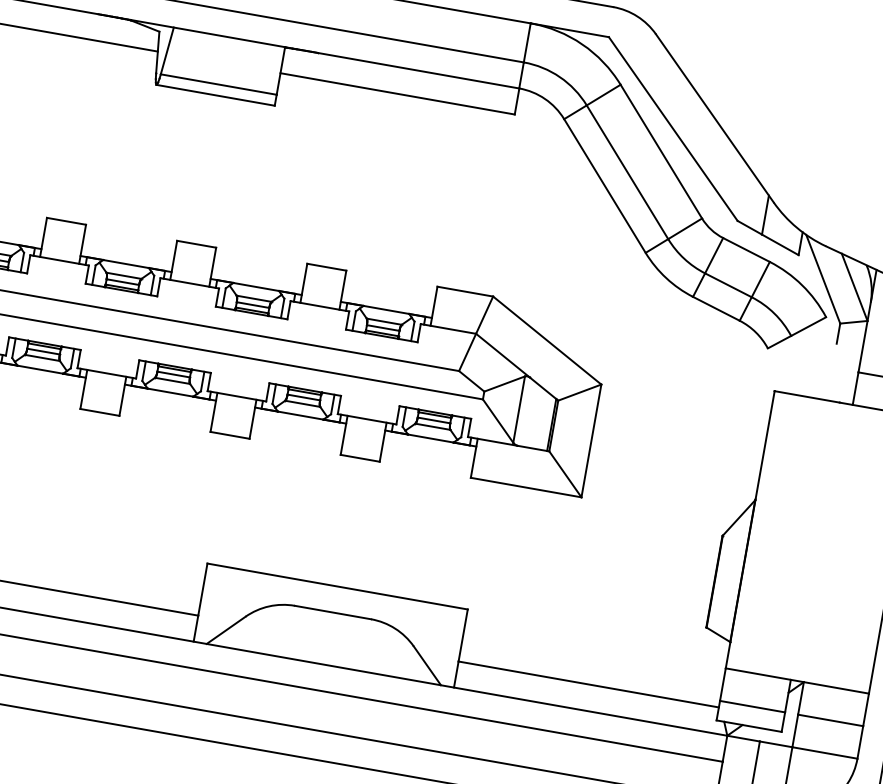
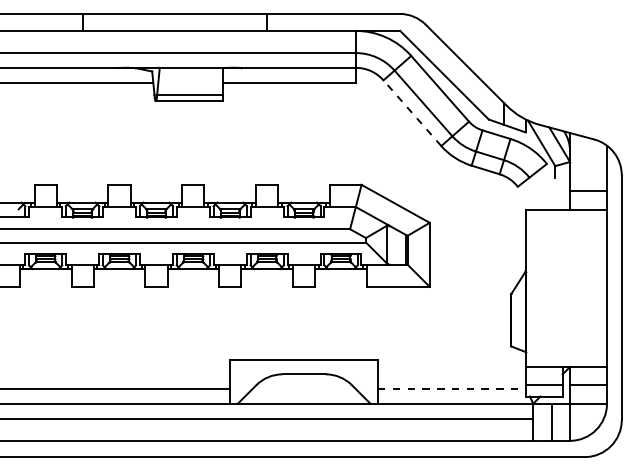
line: (604, 186) -> (412, 113), solid -> dashed
line: (587, 685) -> (451, 389), solid -> dashed

